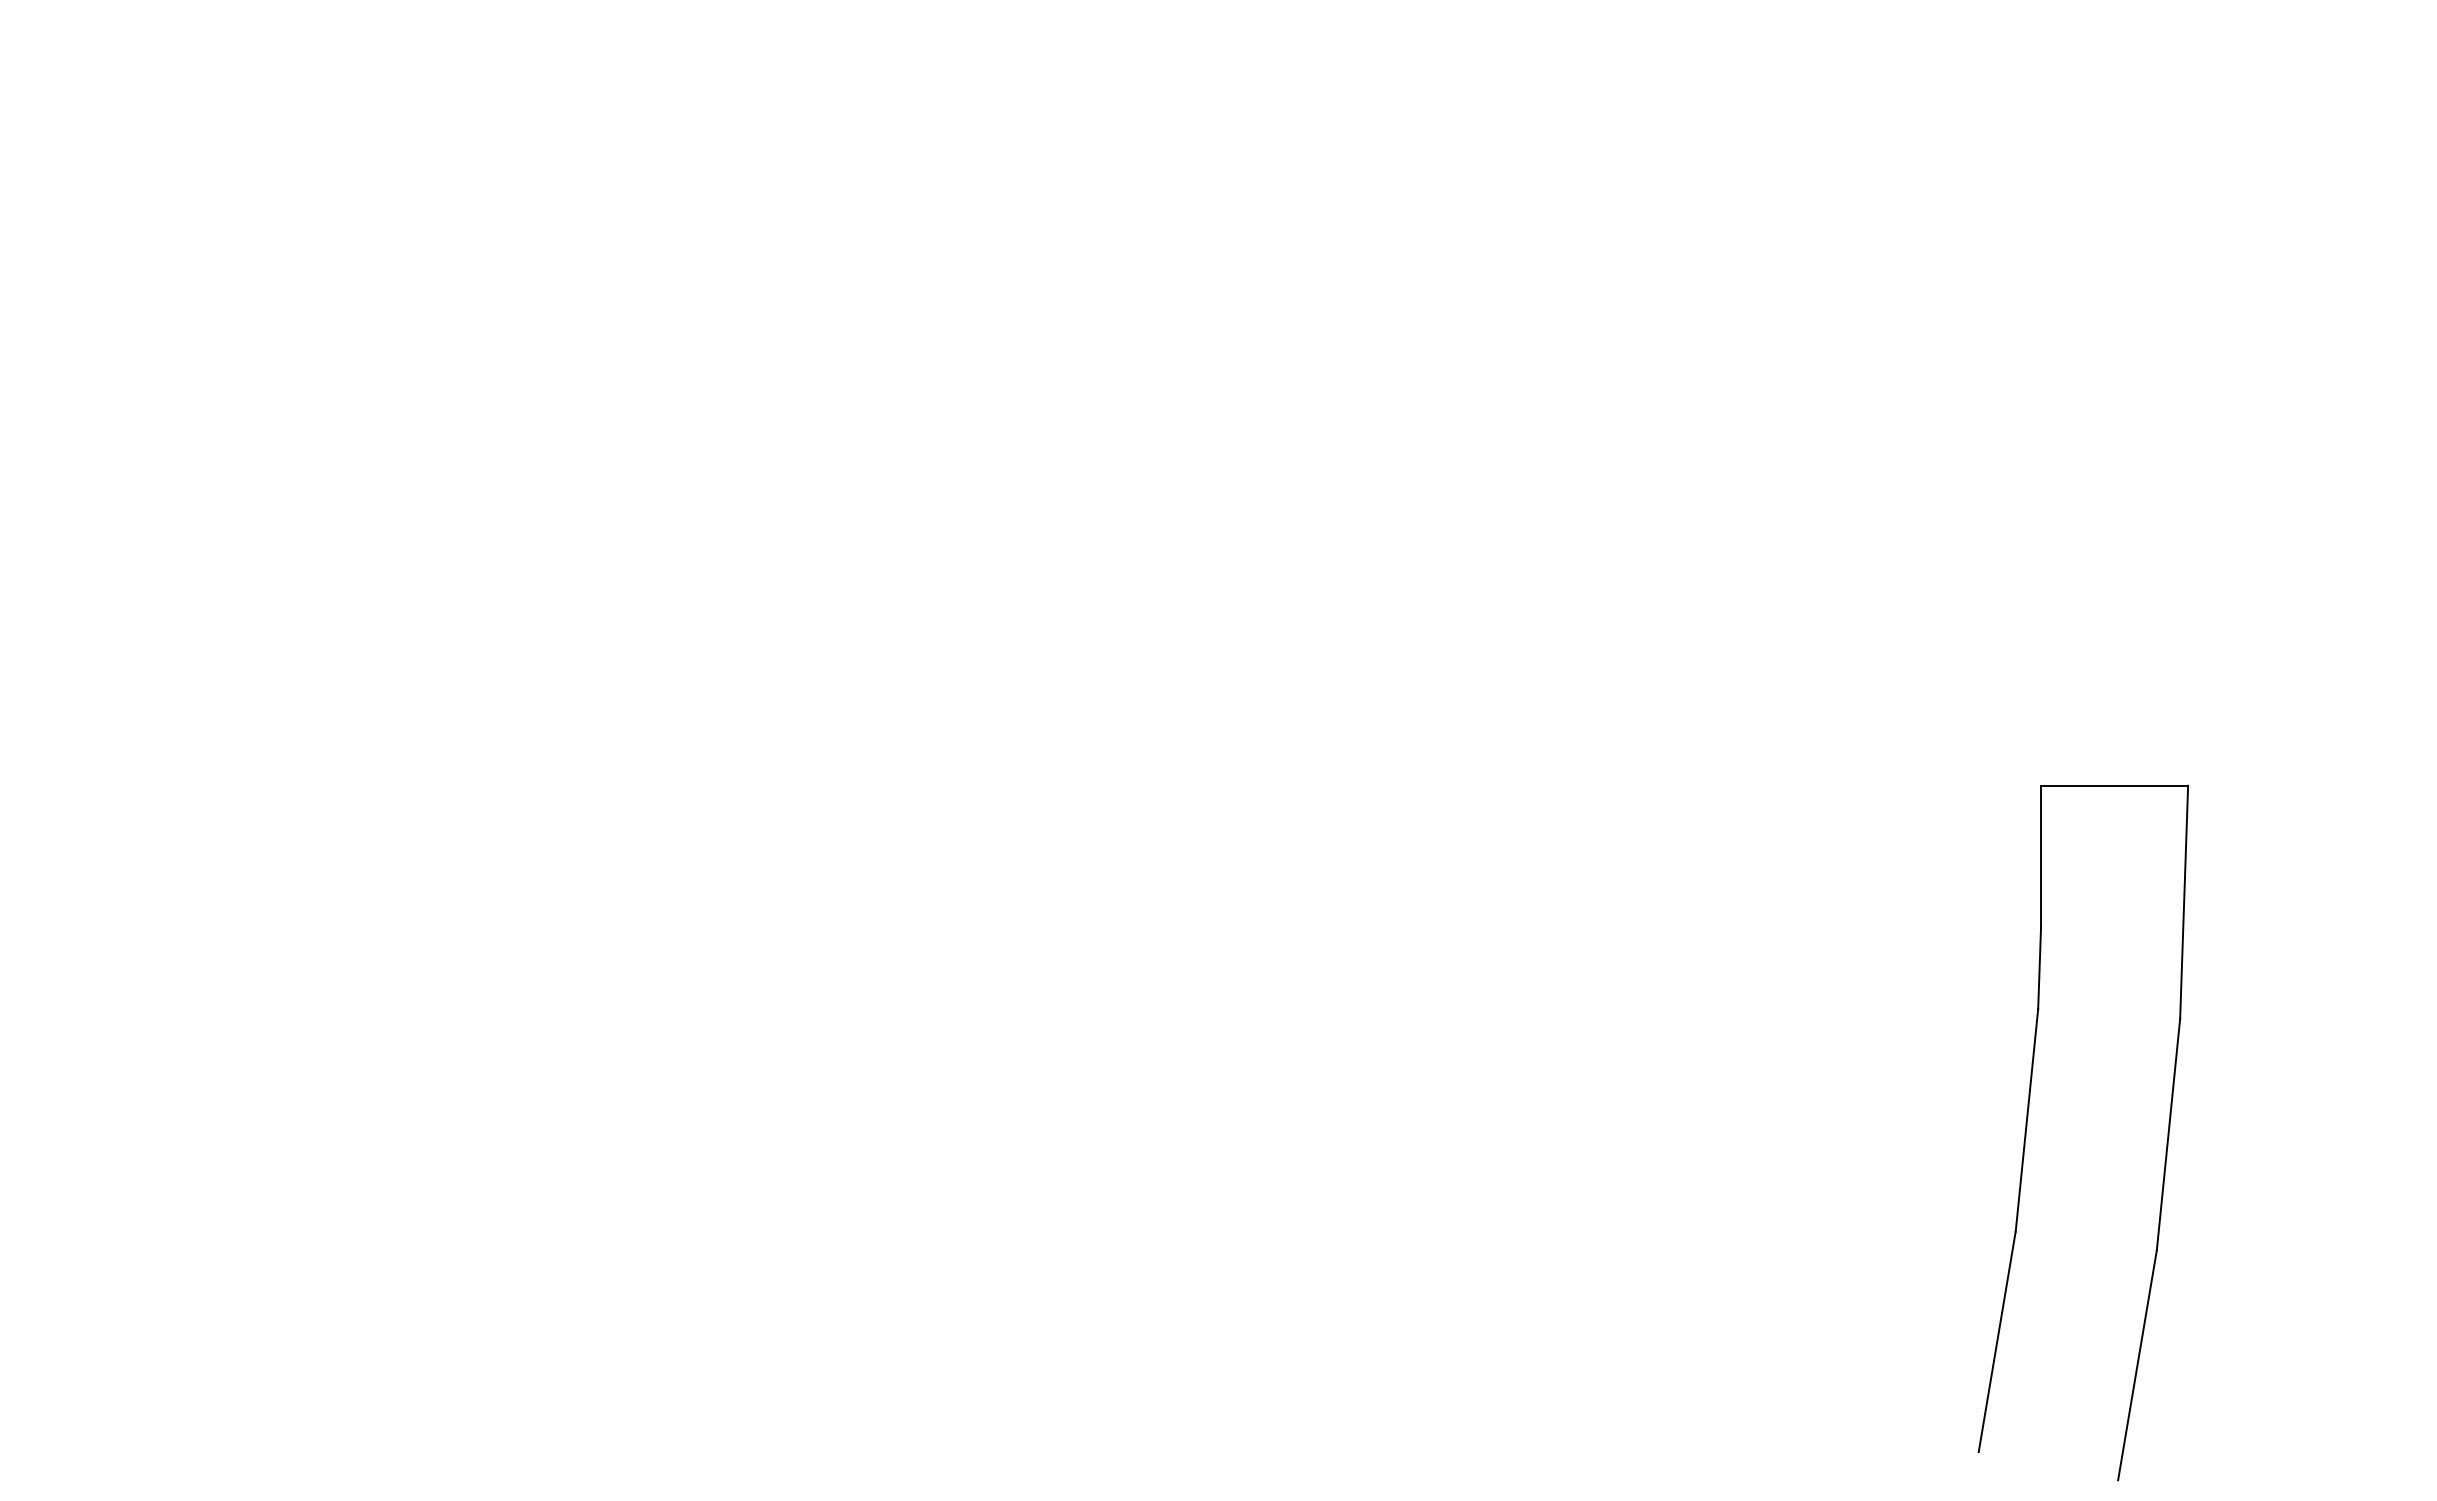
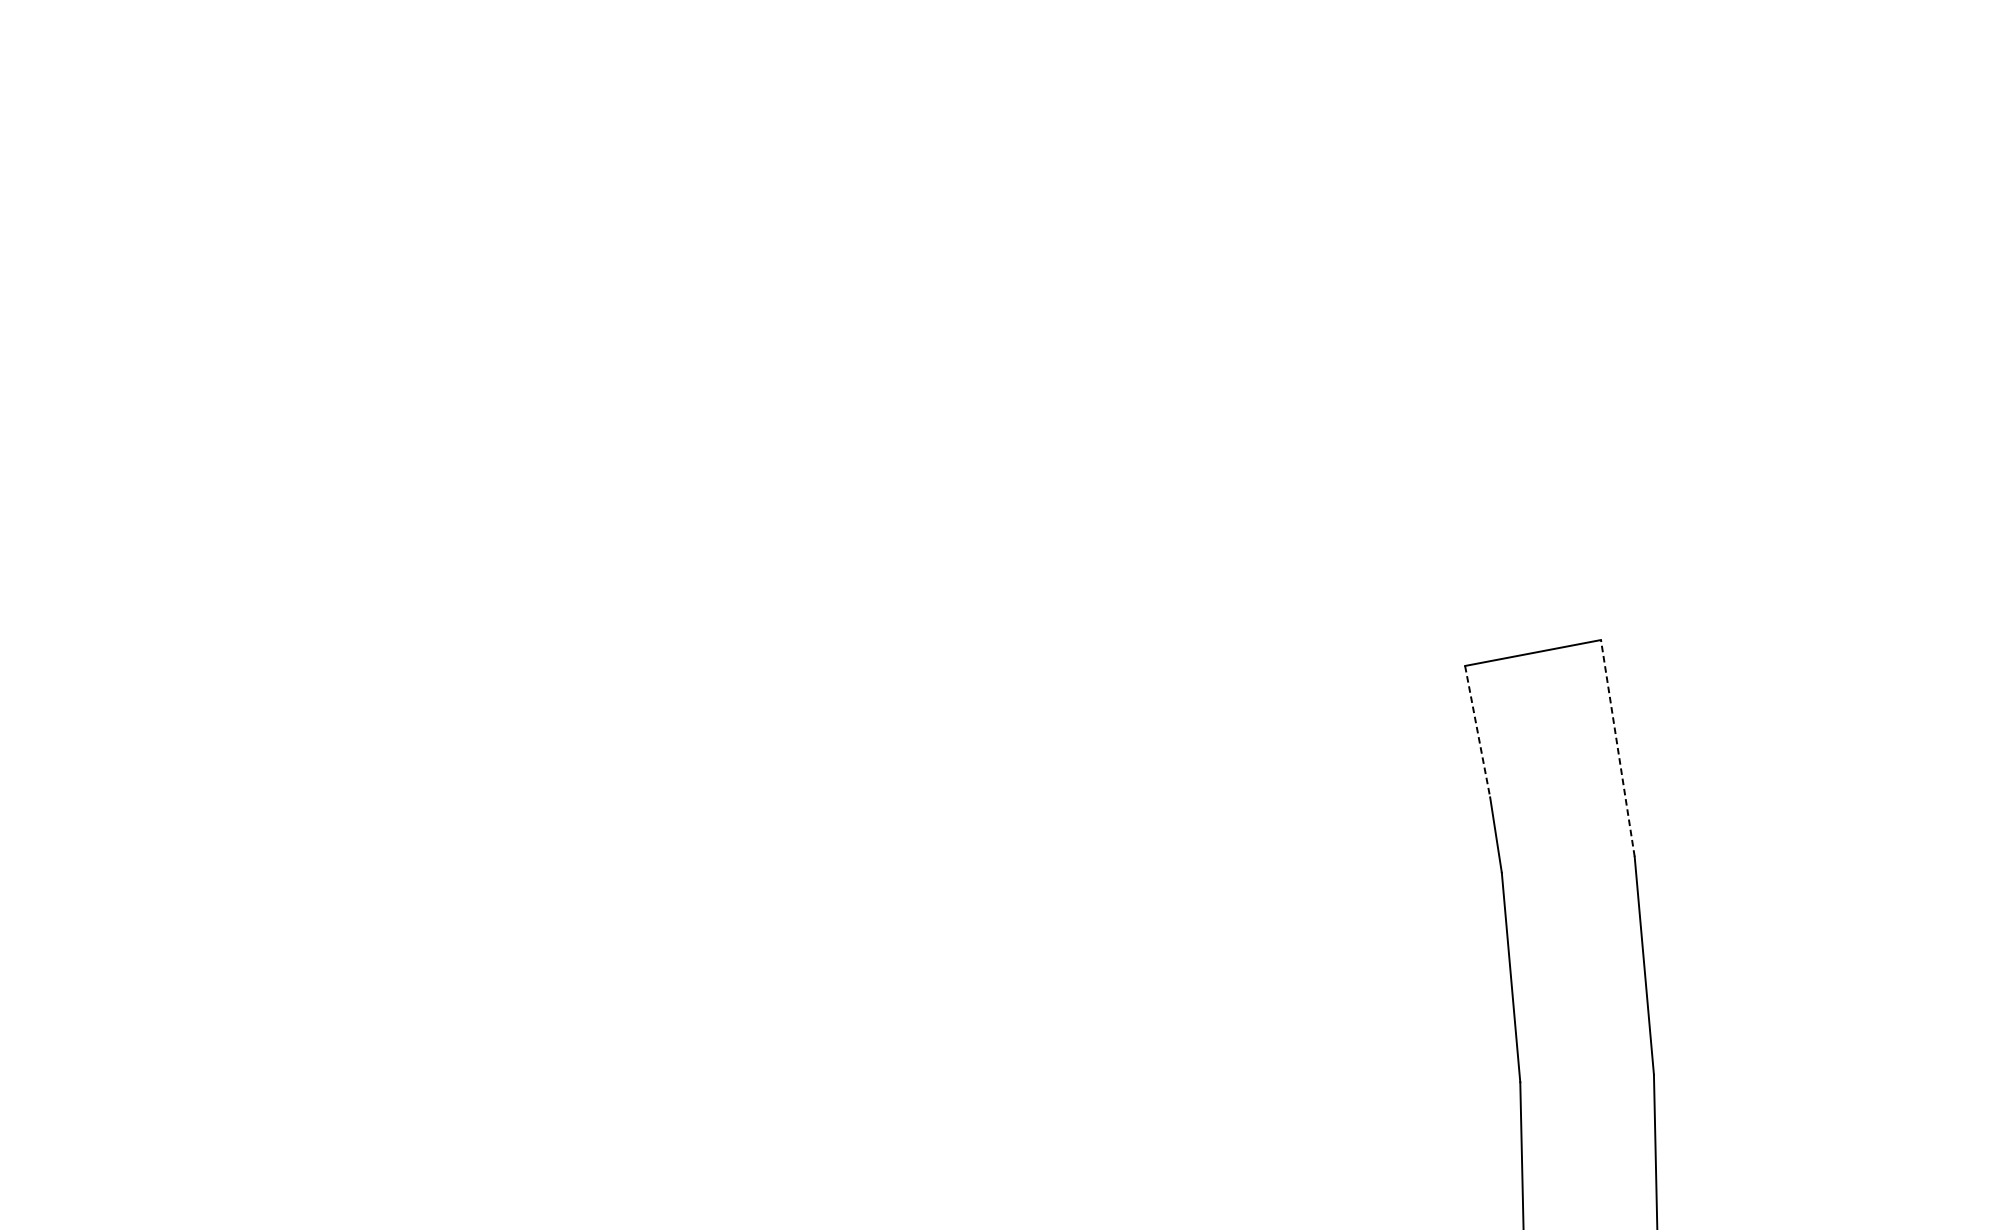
line: (2041, 857) -> (1478, 732), solid -> dashed
line: (2184, 902) -> (1618, 748), solid -> dashed

